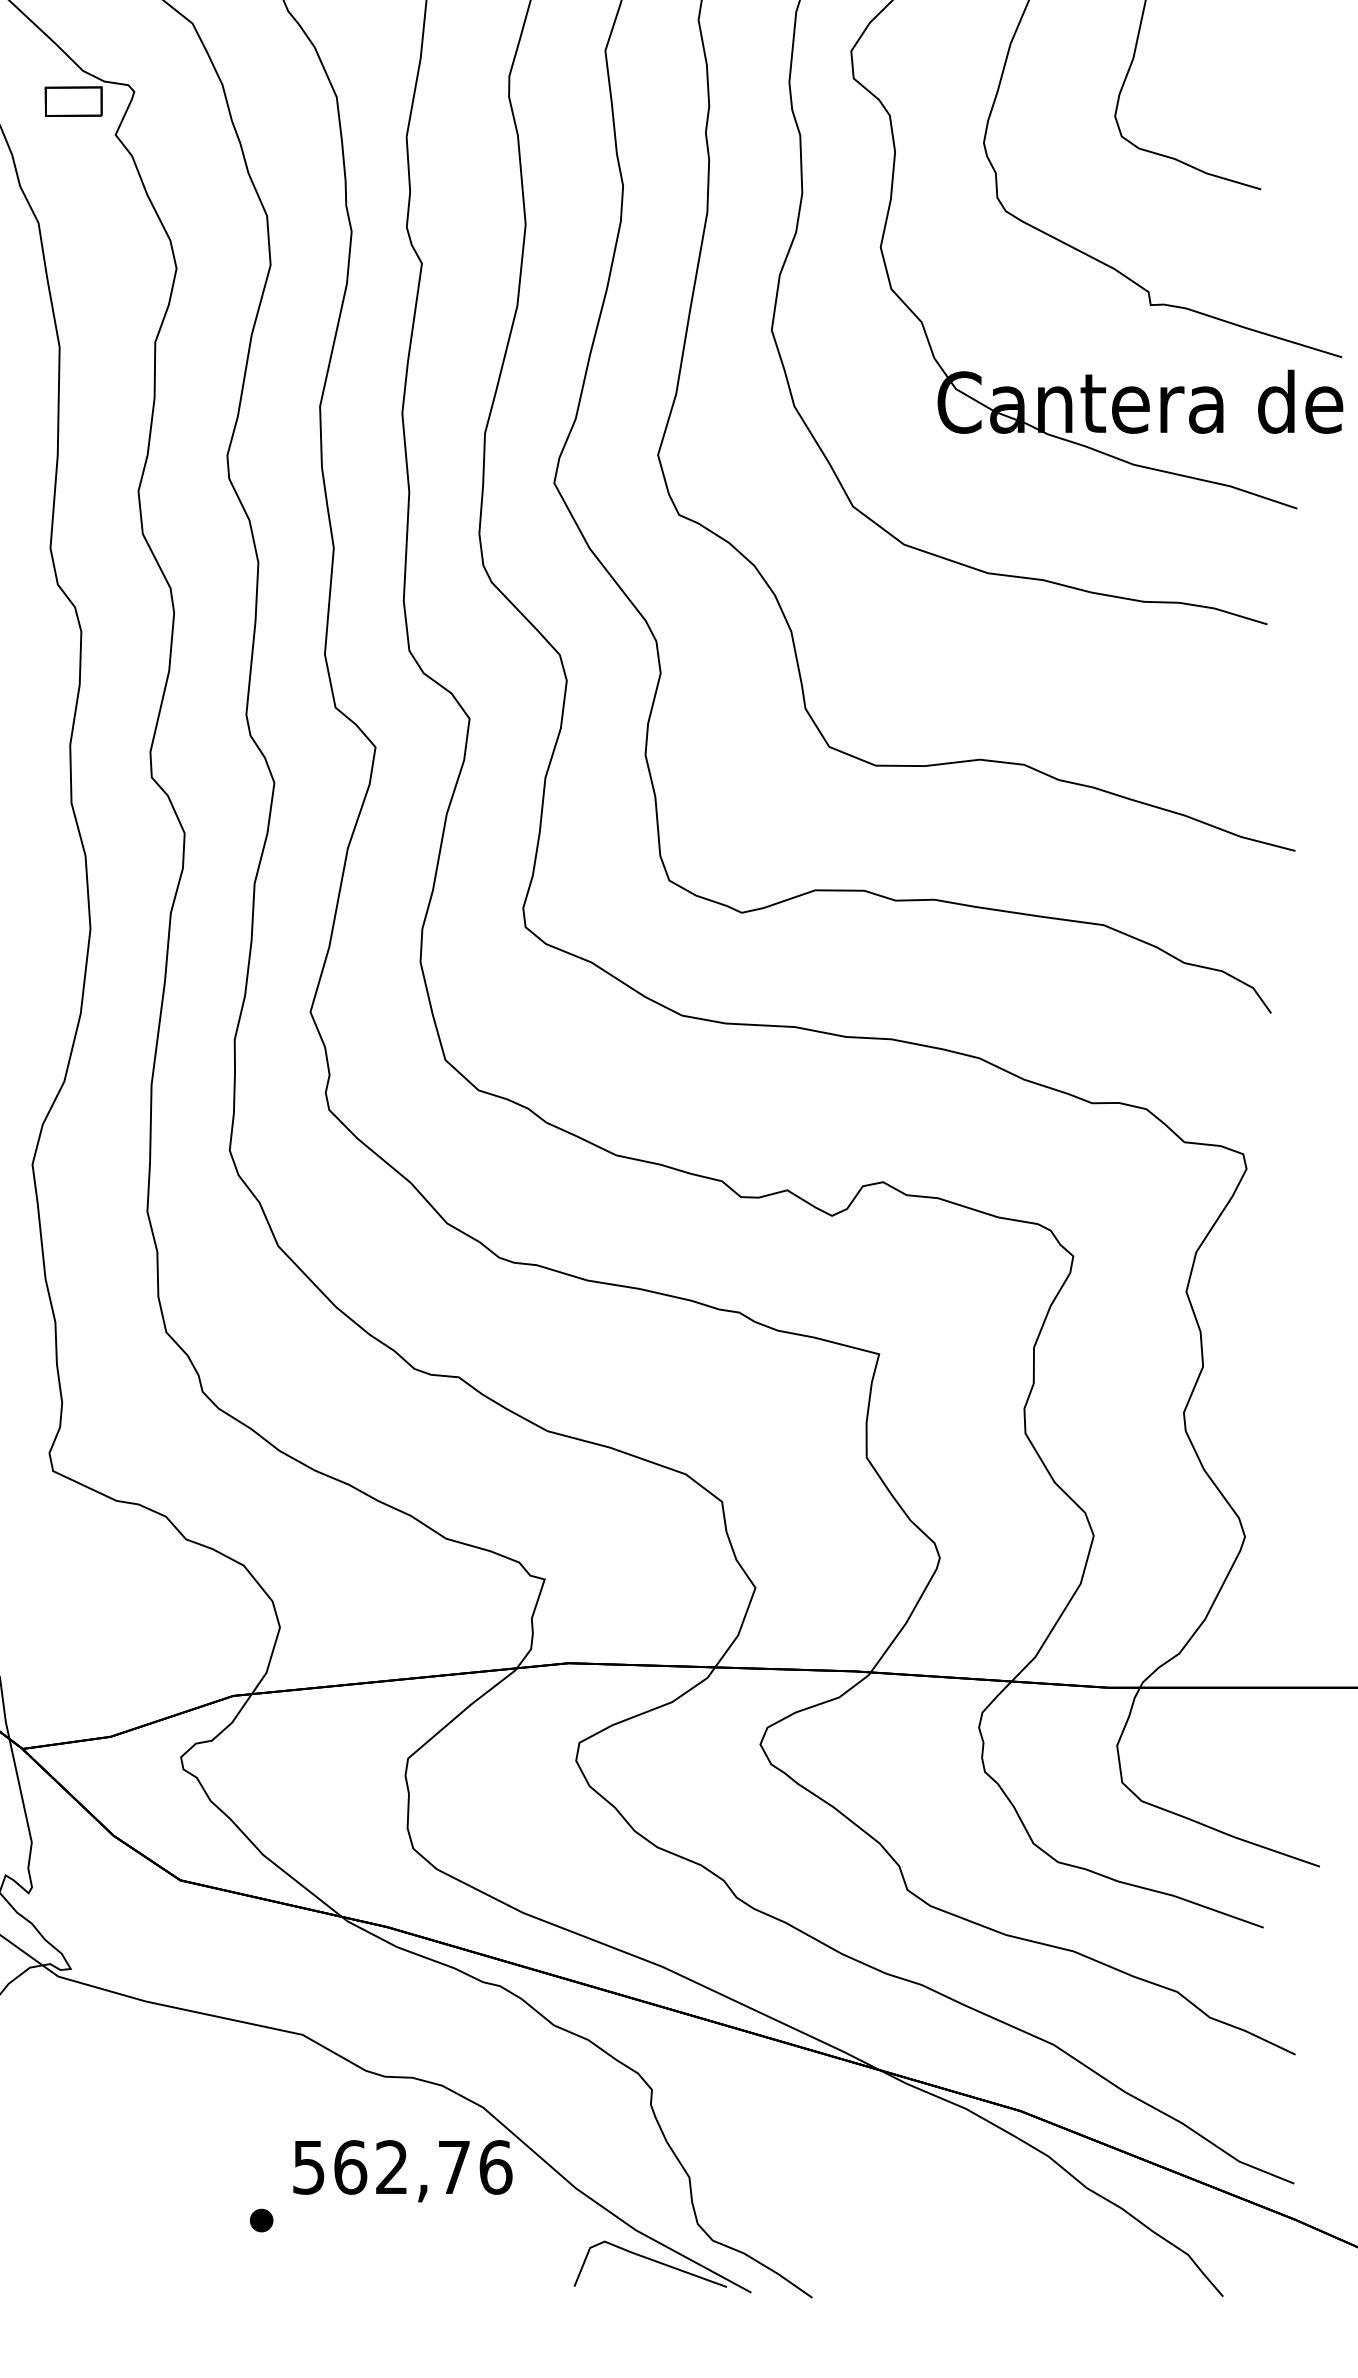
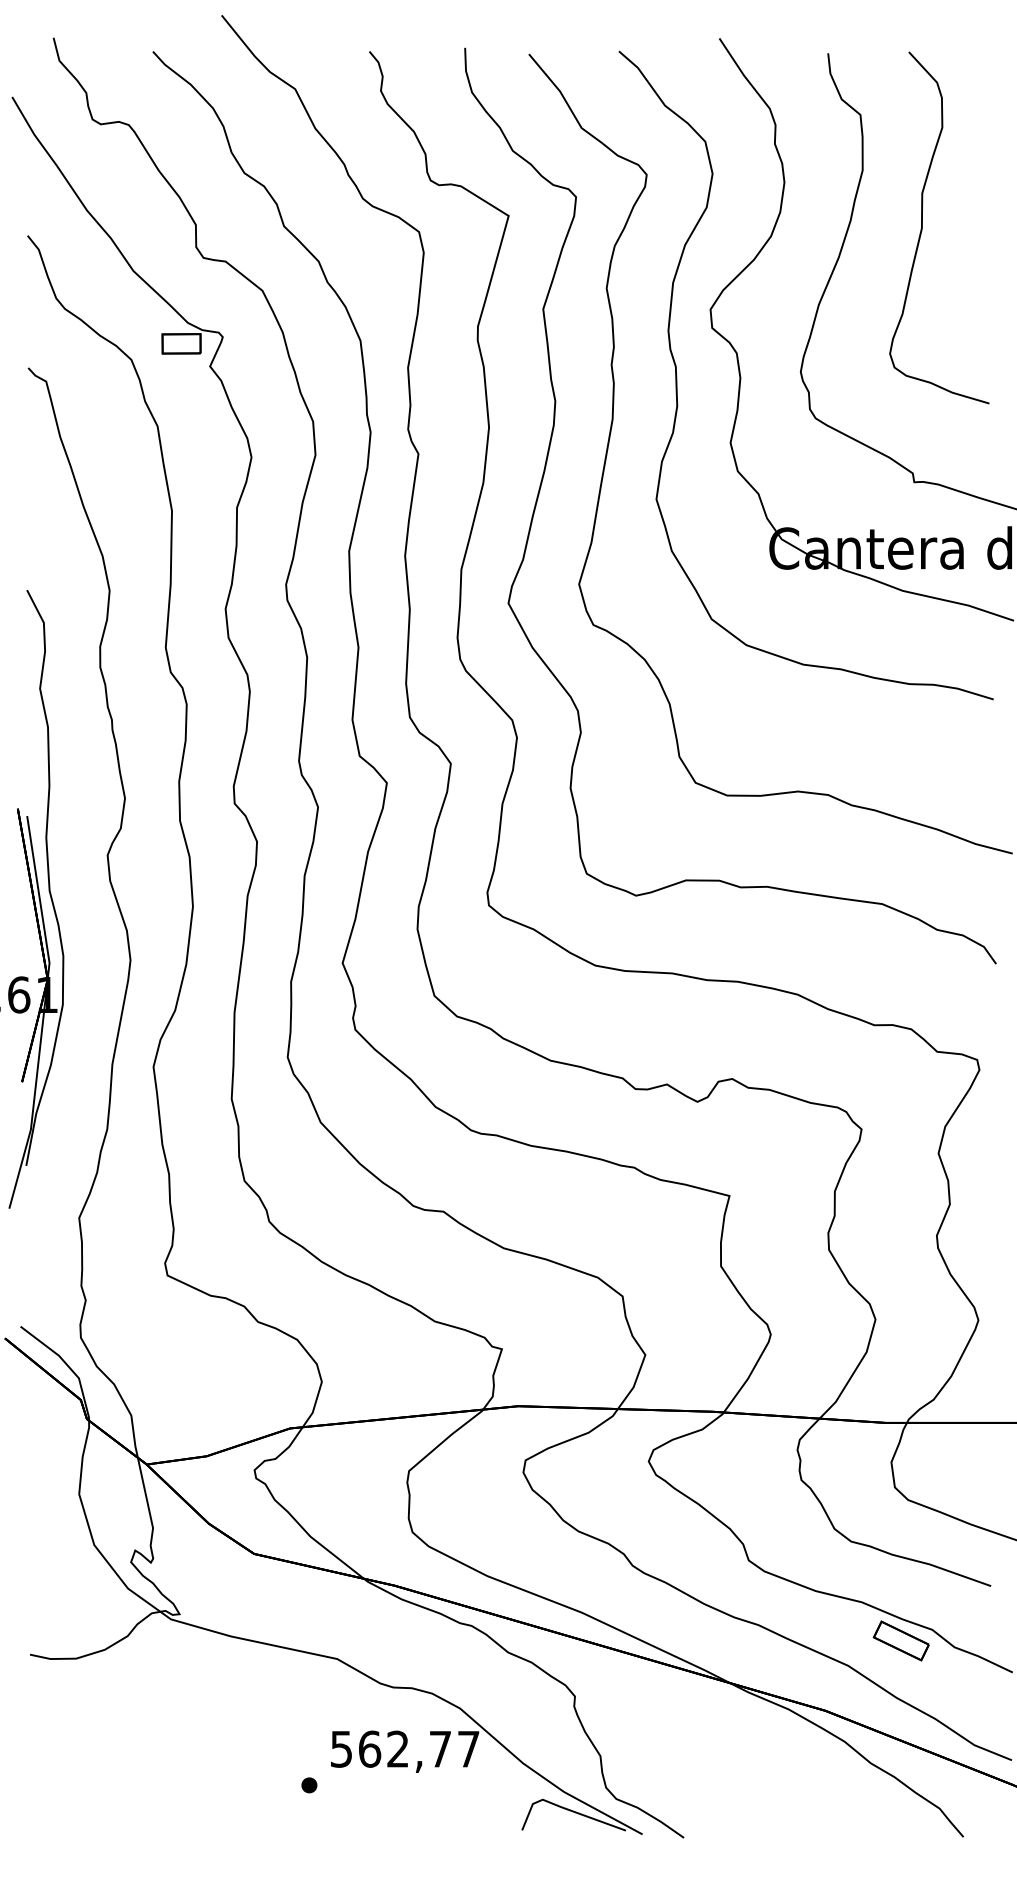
part: (1130, 2007) -> (900, 1640), added
text: (495, 2166) -> (468, 1748), 562,76 -> 562,77

